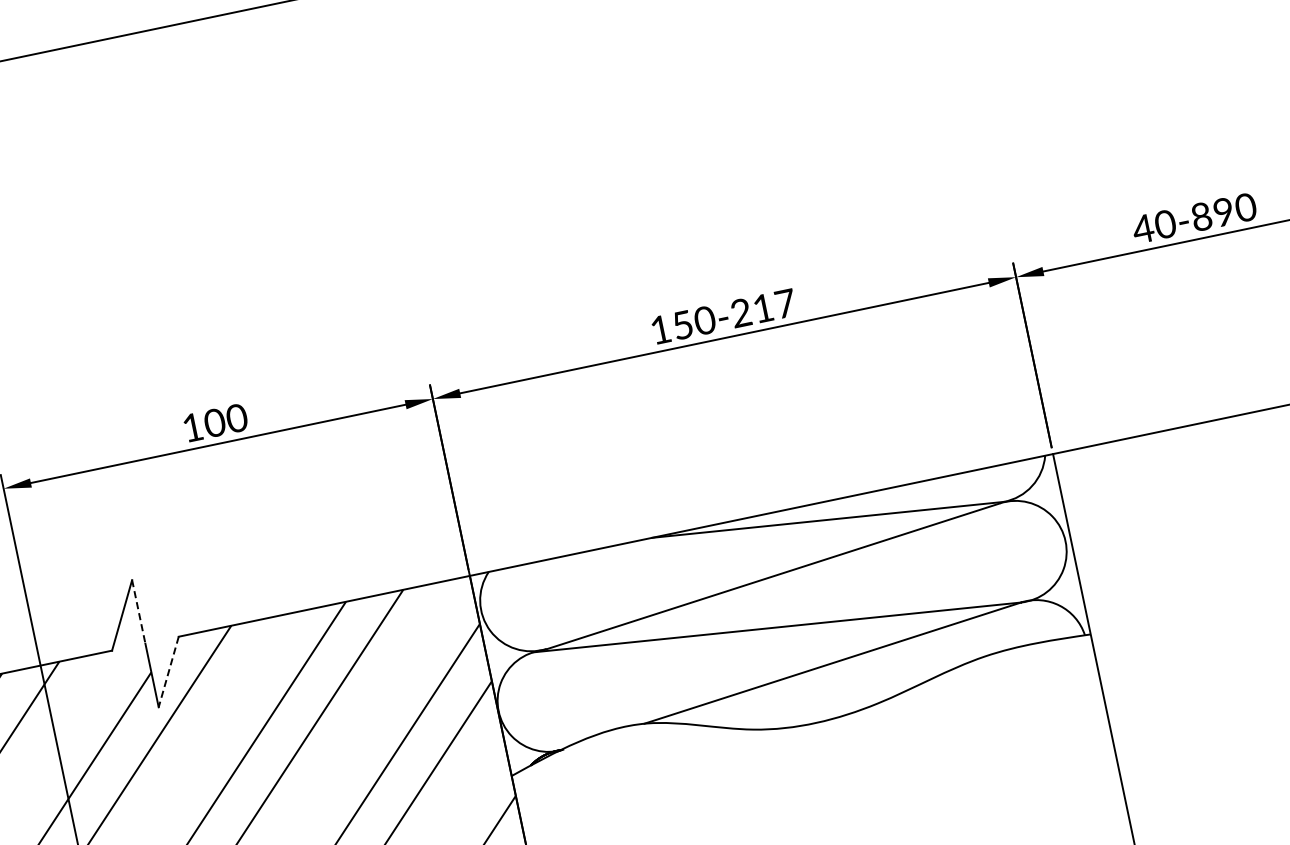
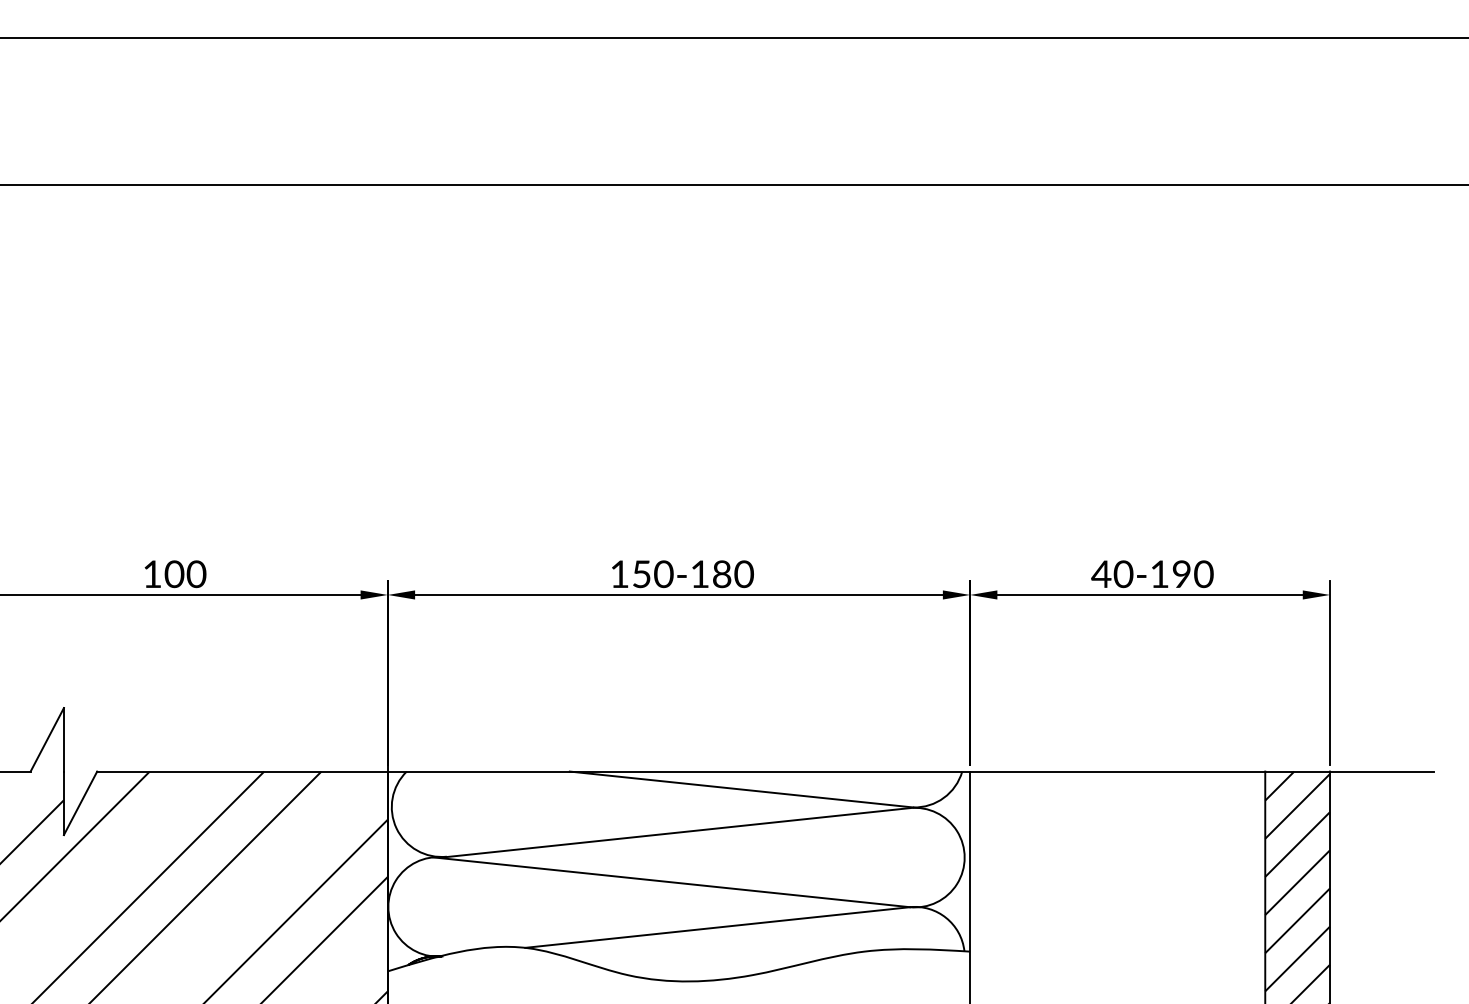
text: (1201, 217) -> (1159, 574), 40-890 -> 40-190
text: (762, 308) -> (721, 574), 150-217 -> 150-180
line: (138, 611) -> (63, 739), dashed -> solid
line: (168, 672) -> (80, 803), dashed -> solid

